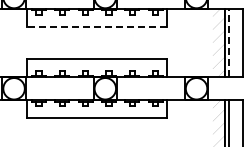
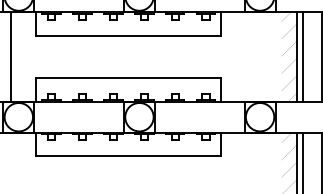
line: (96, 27) -> (127, 36), dashed -> solid
line: (8, 43) -> (11, 57), added
line: (229, 43) -> (303, 57), dashed -> solid

